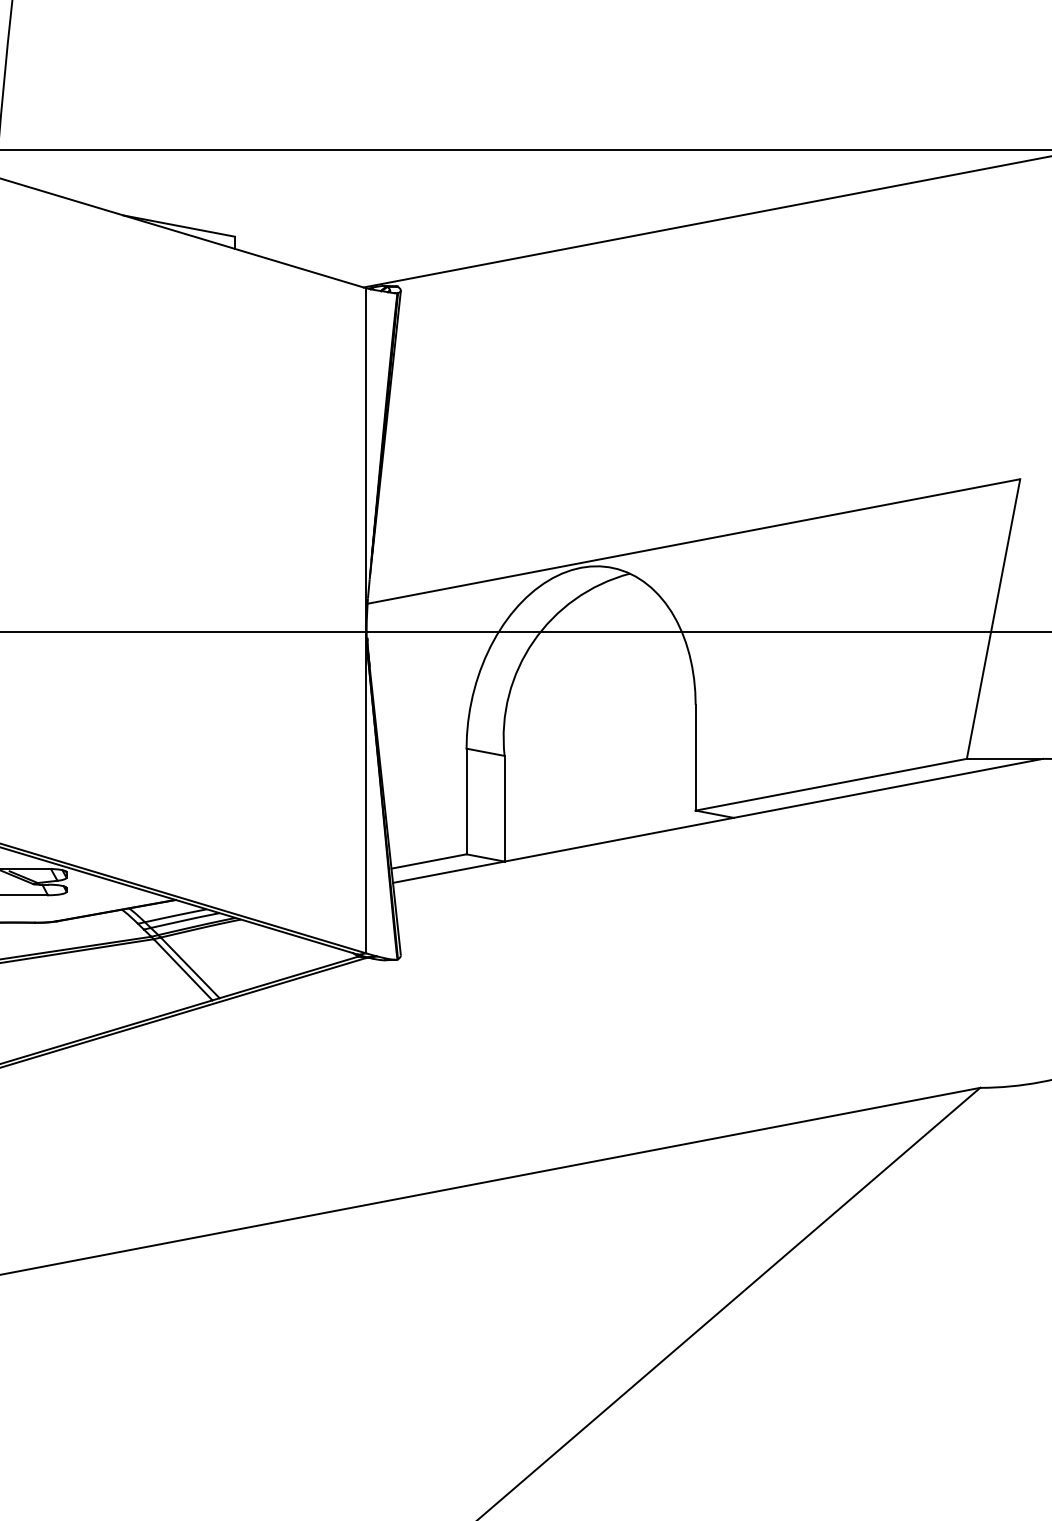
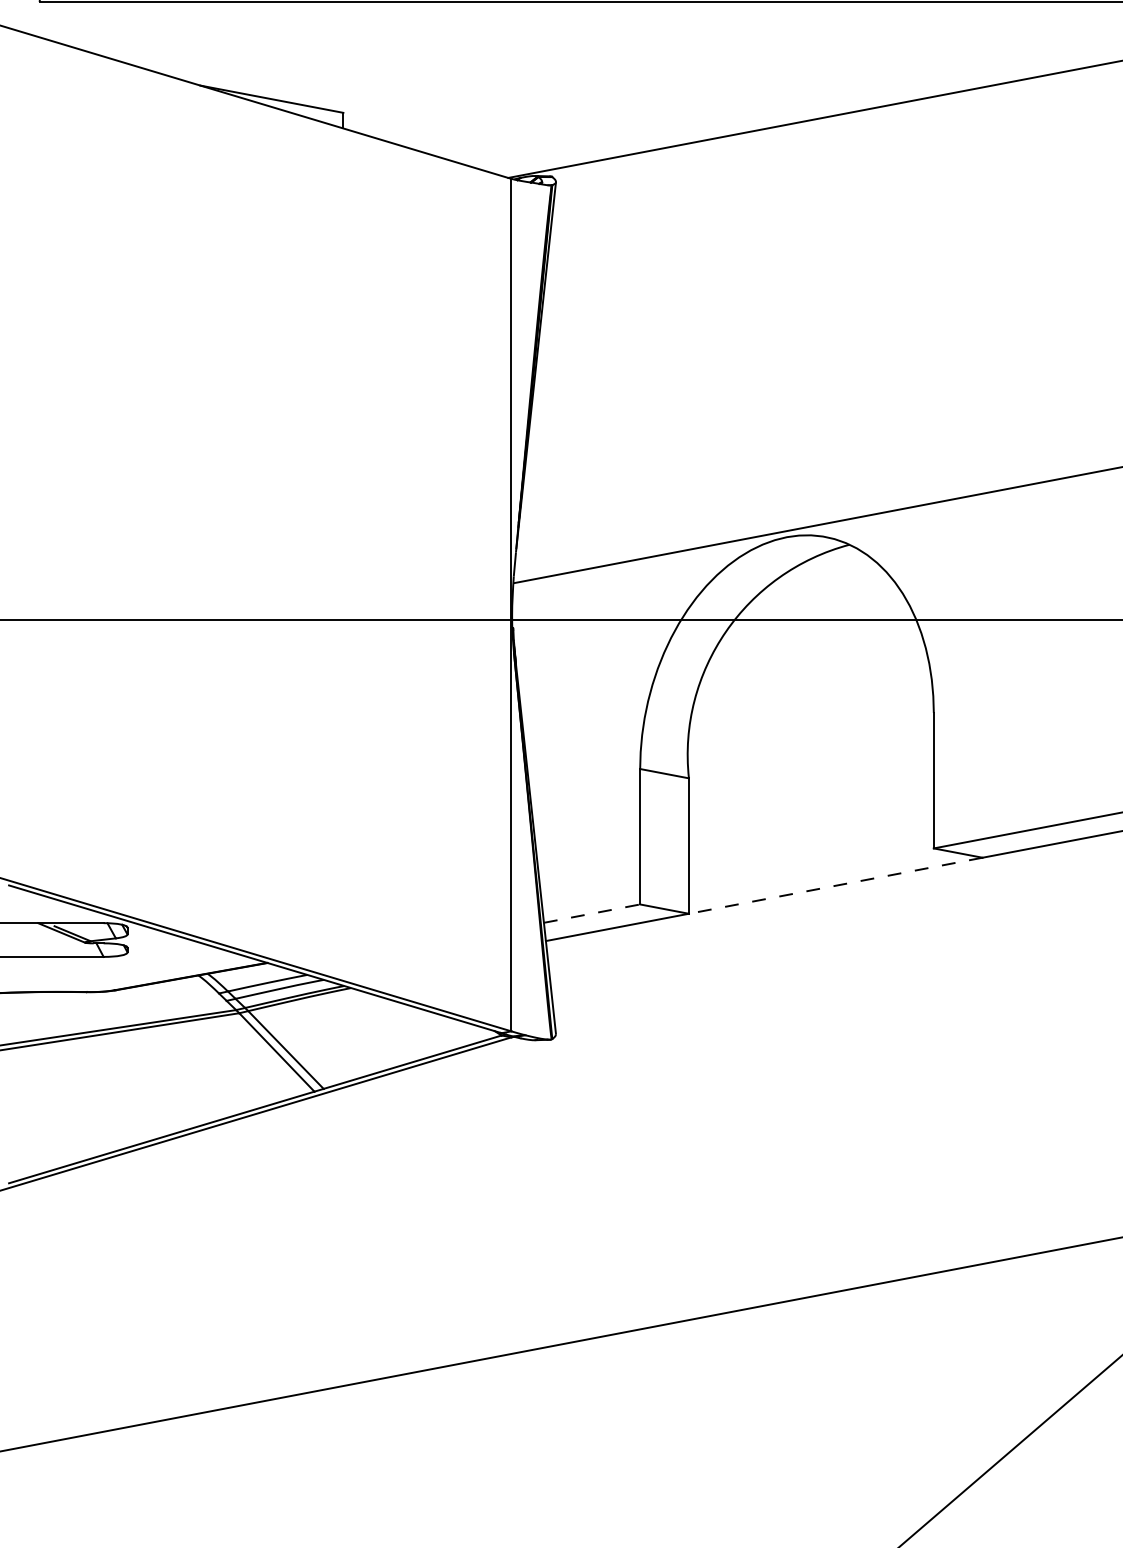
line: (619, 839) -> (836, 885), solid -> dashed
line: (429, 861) -> (592, 913), solid -> dashed

